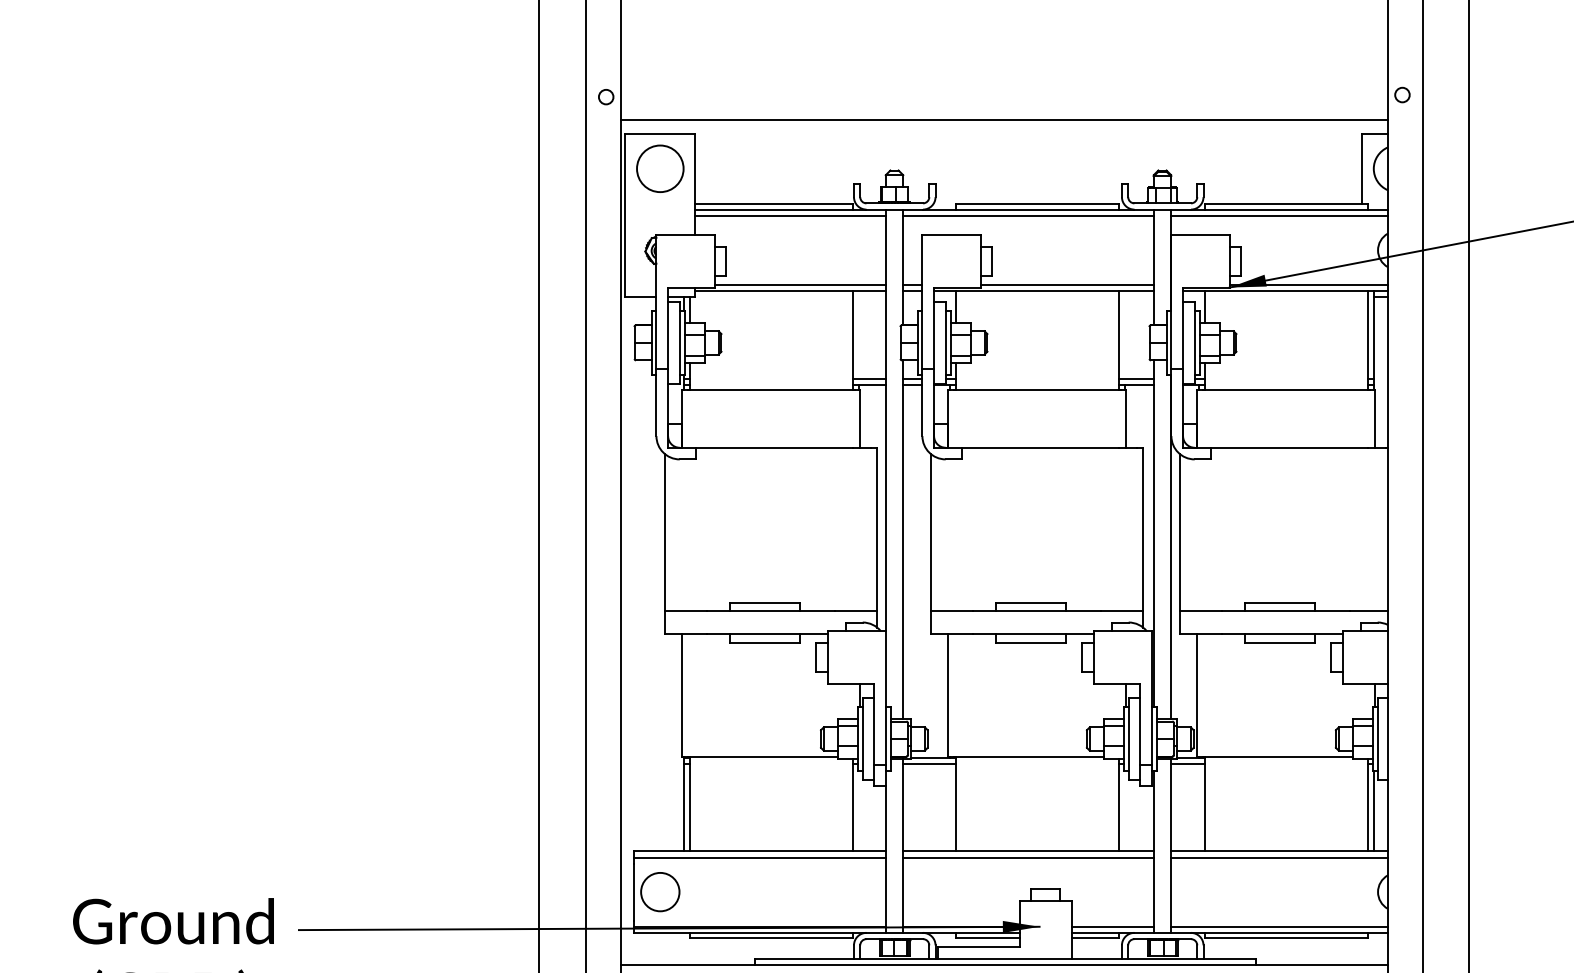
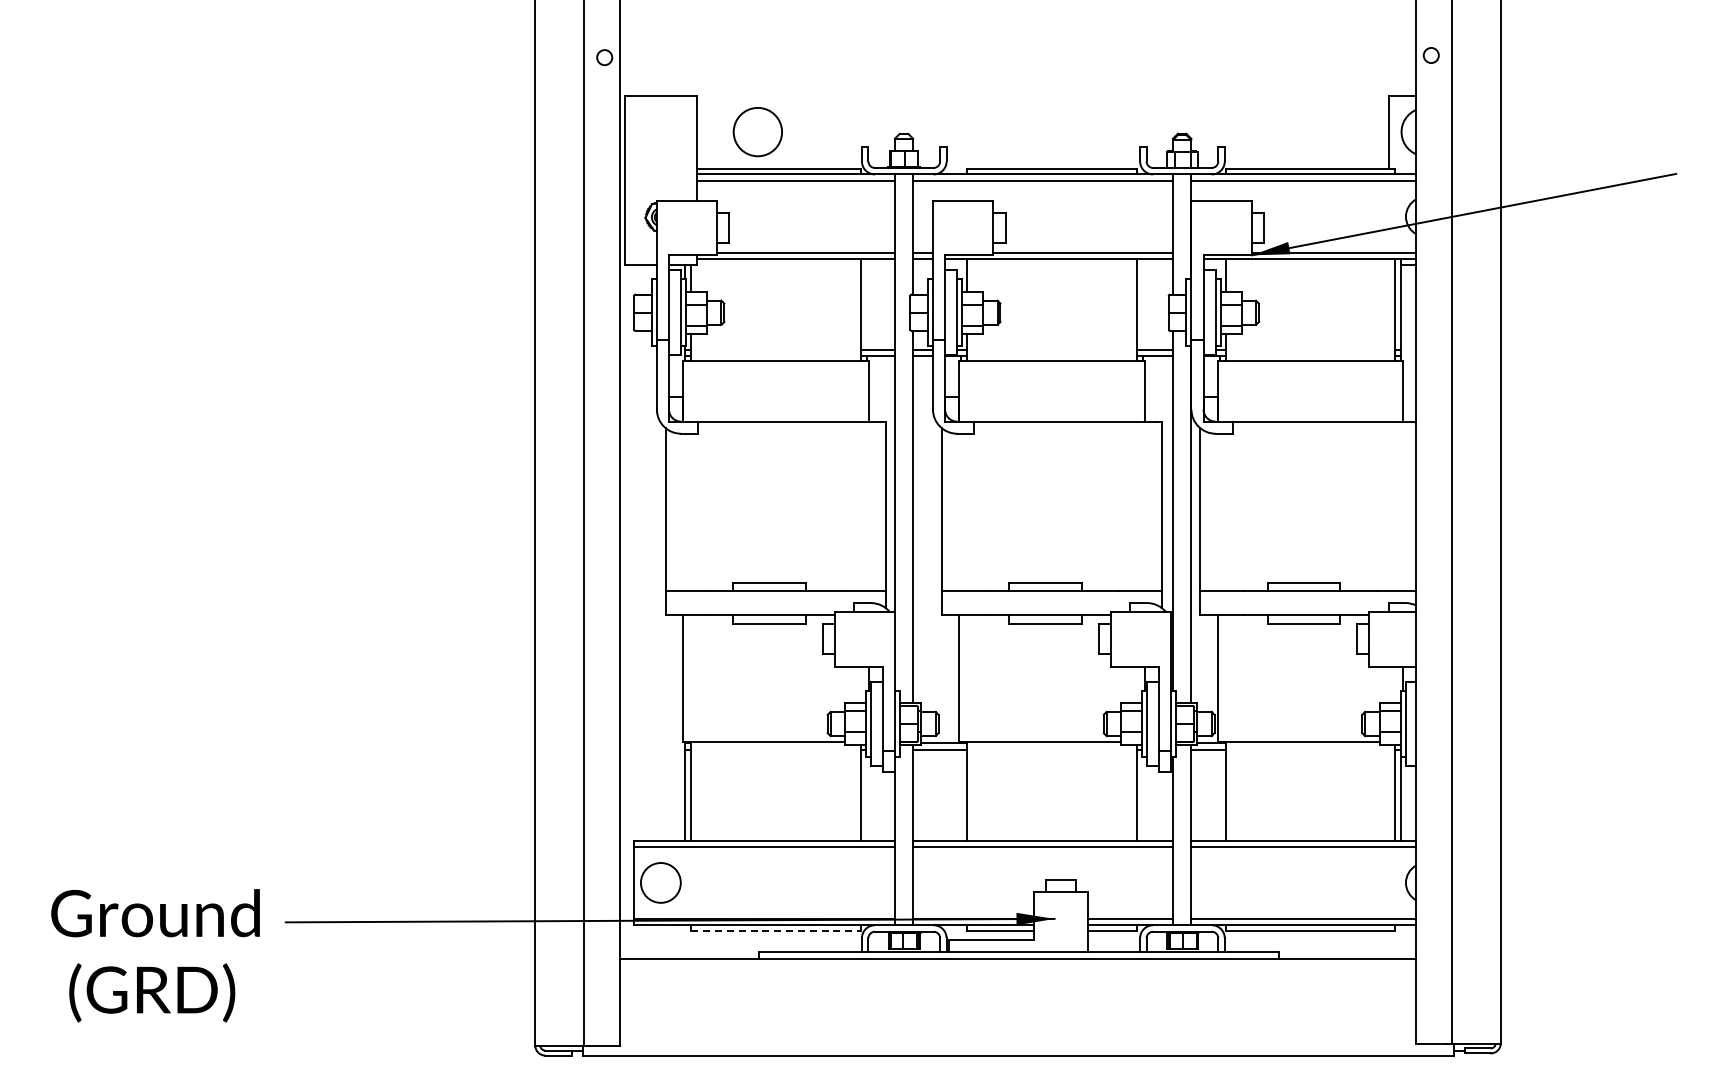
line: (1003, 120) -> (1017, 81), removed
circle: (659, 169) -> (757, 132), moved
line: (771, 937) -> (776, 930), solid -> dashed

